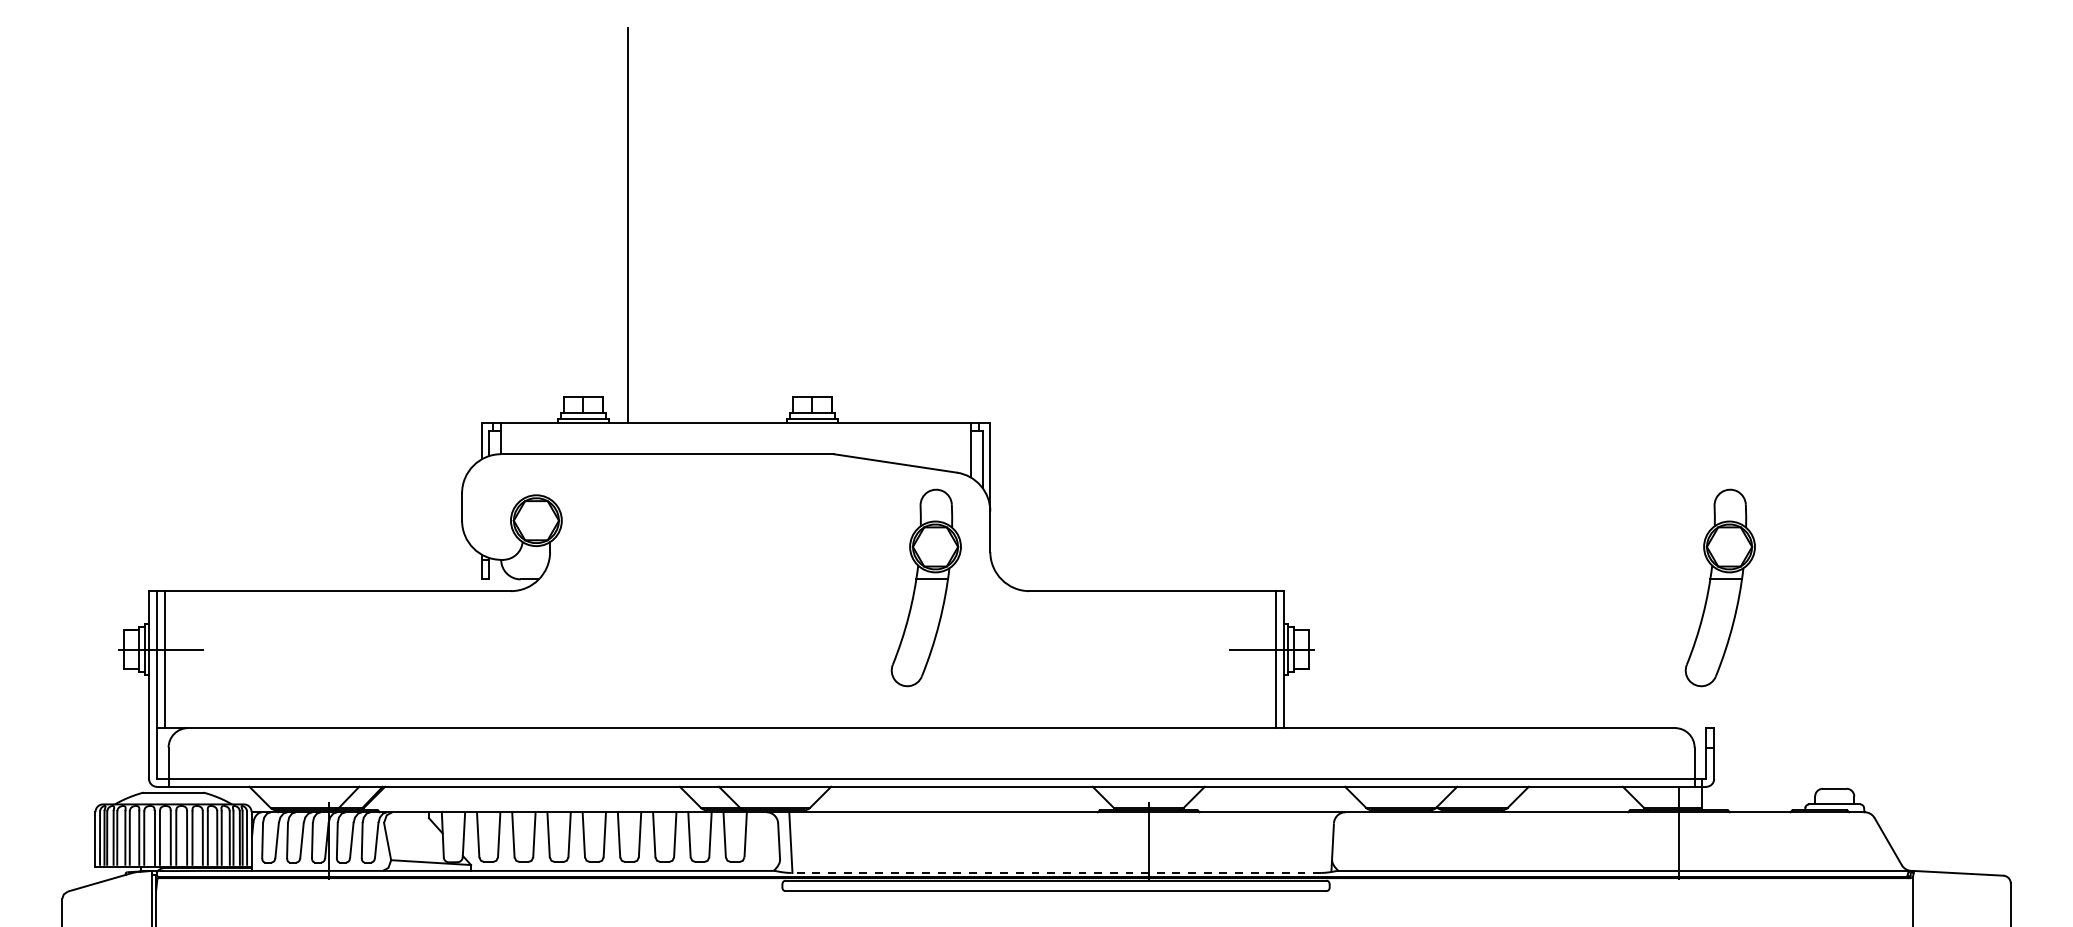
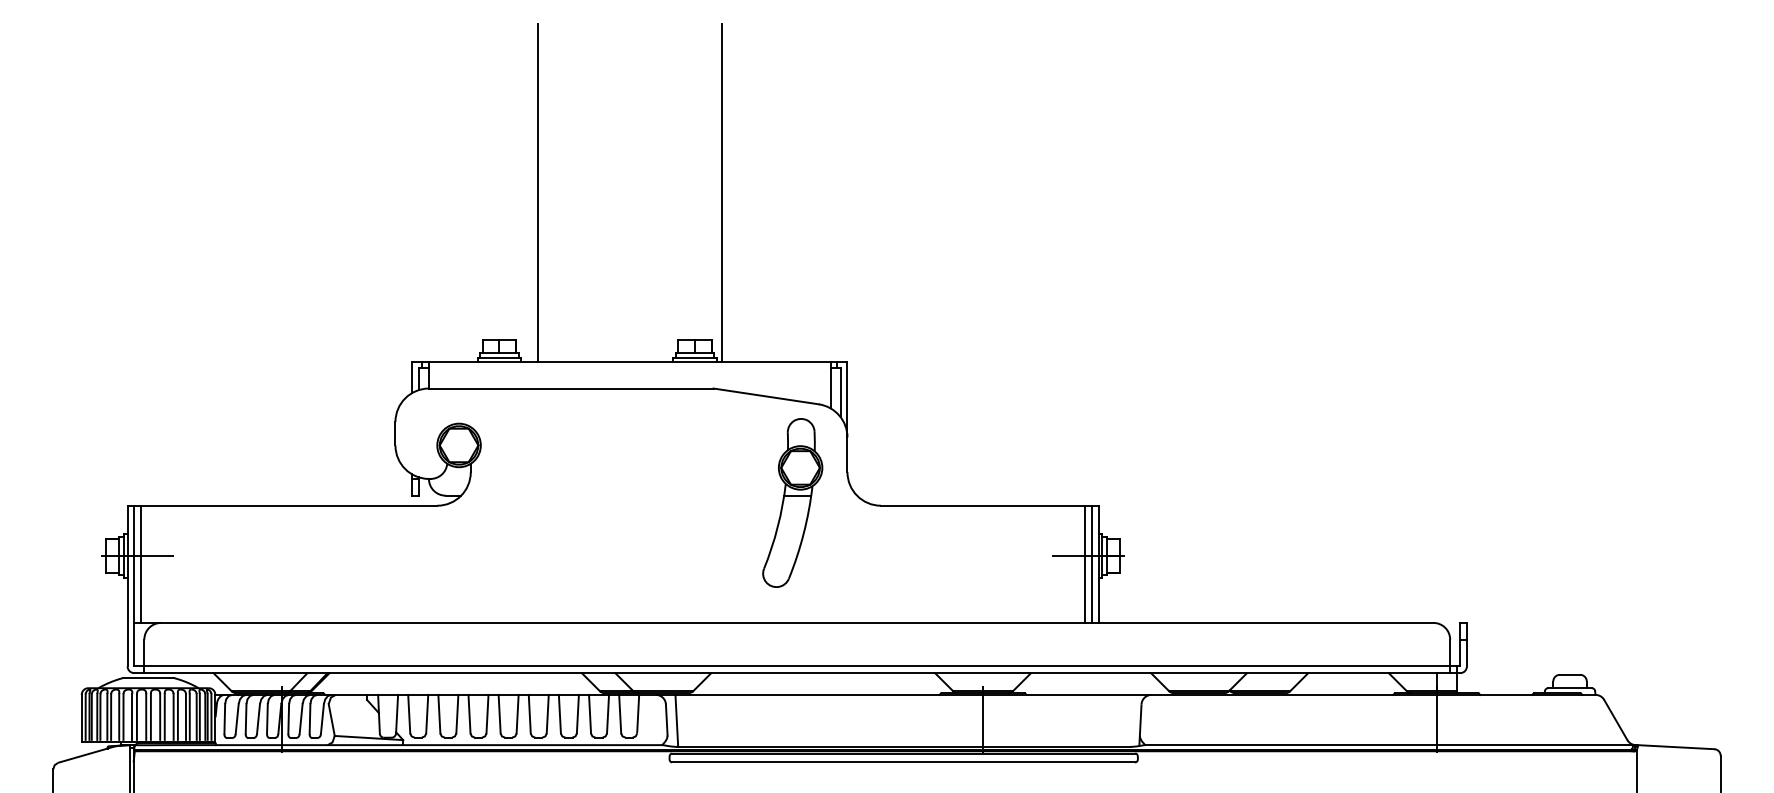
line: (843, 224) -> (721, 191), added
part: (1719, 587) -> (1471, 502), removed
line: (1268, 659) -> (1085, 564), added
line: (1056, 872) -> (904, 746), dashed -> solid

